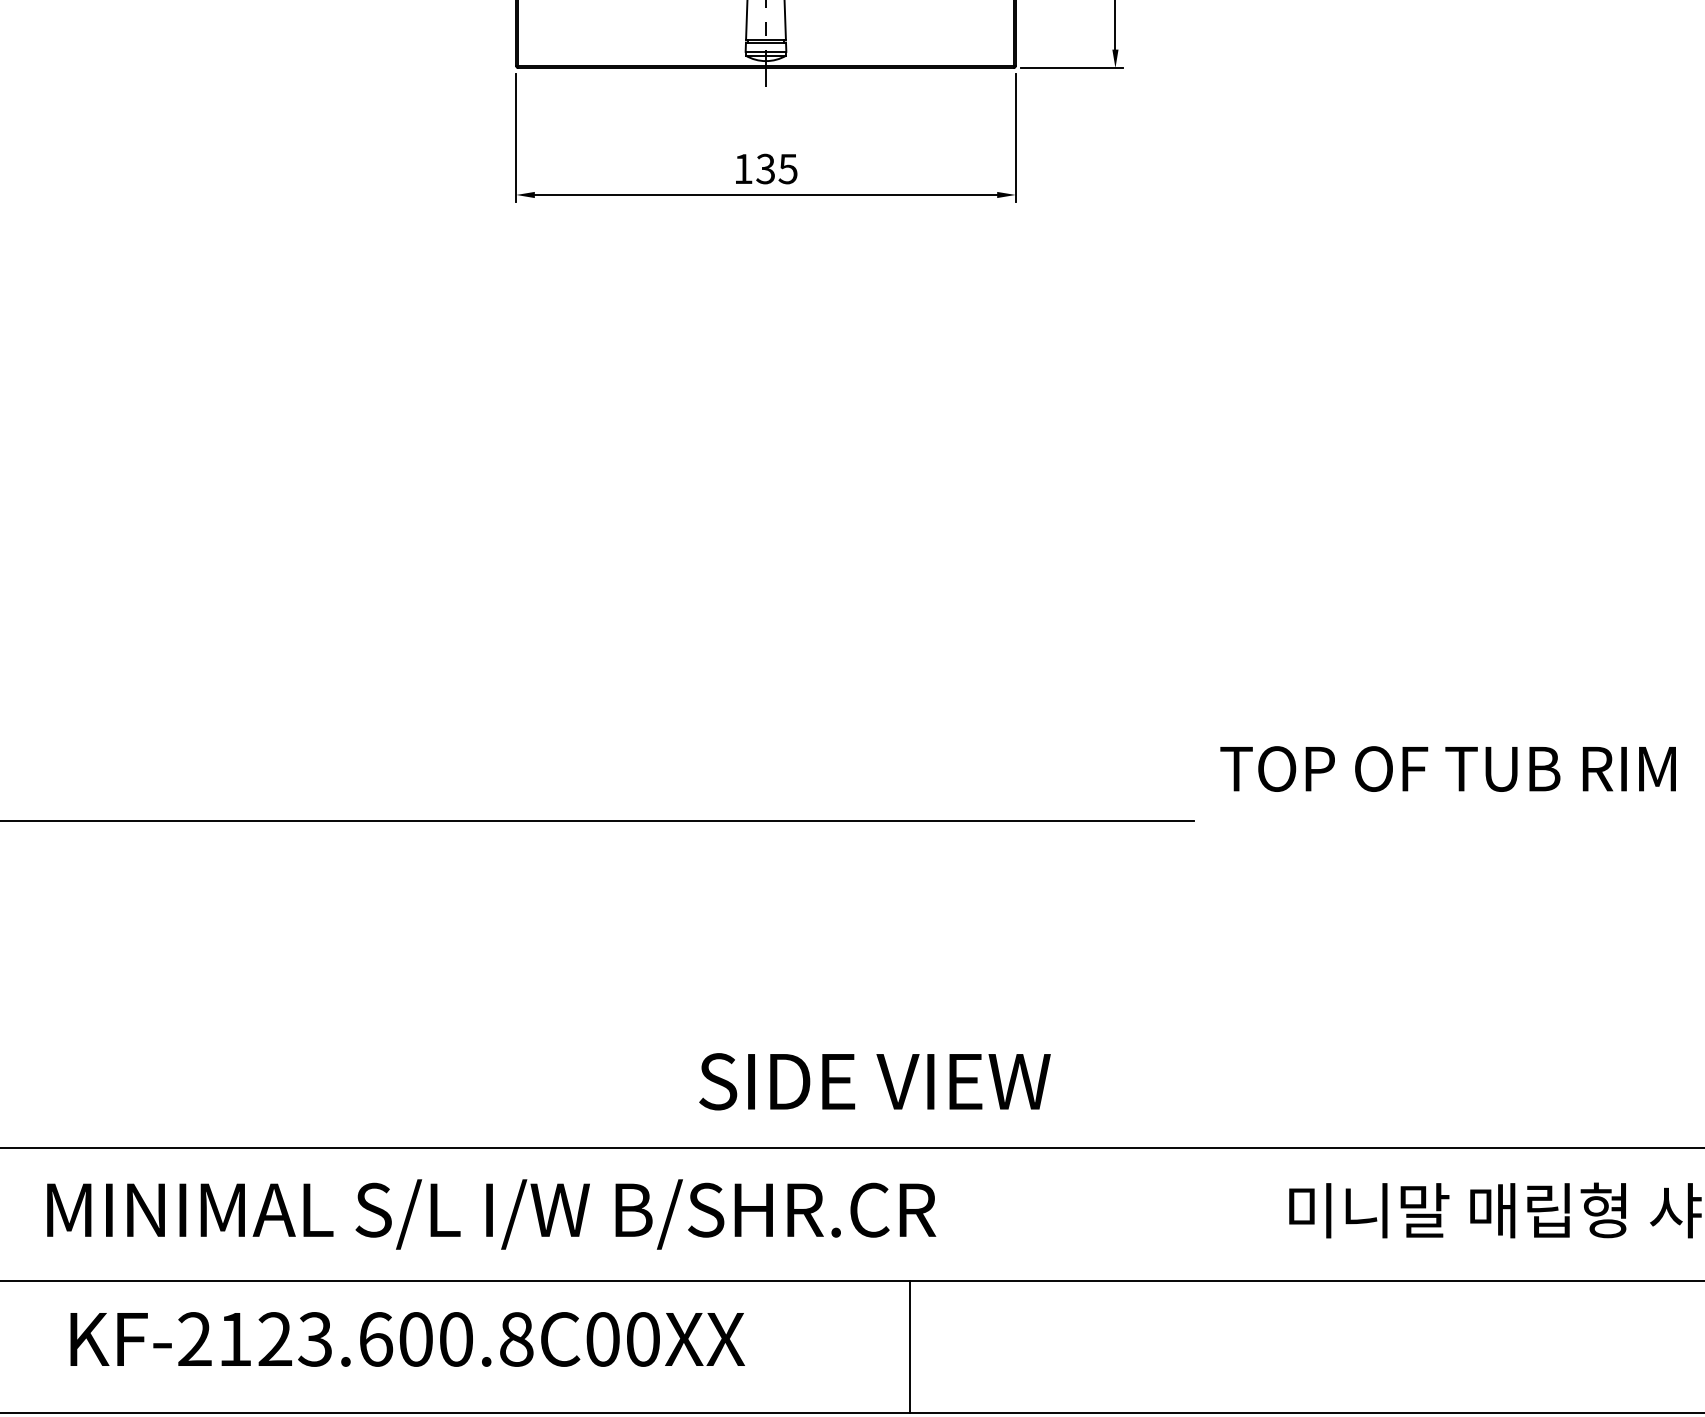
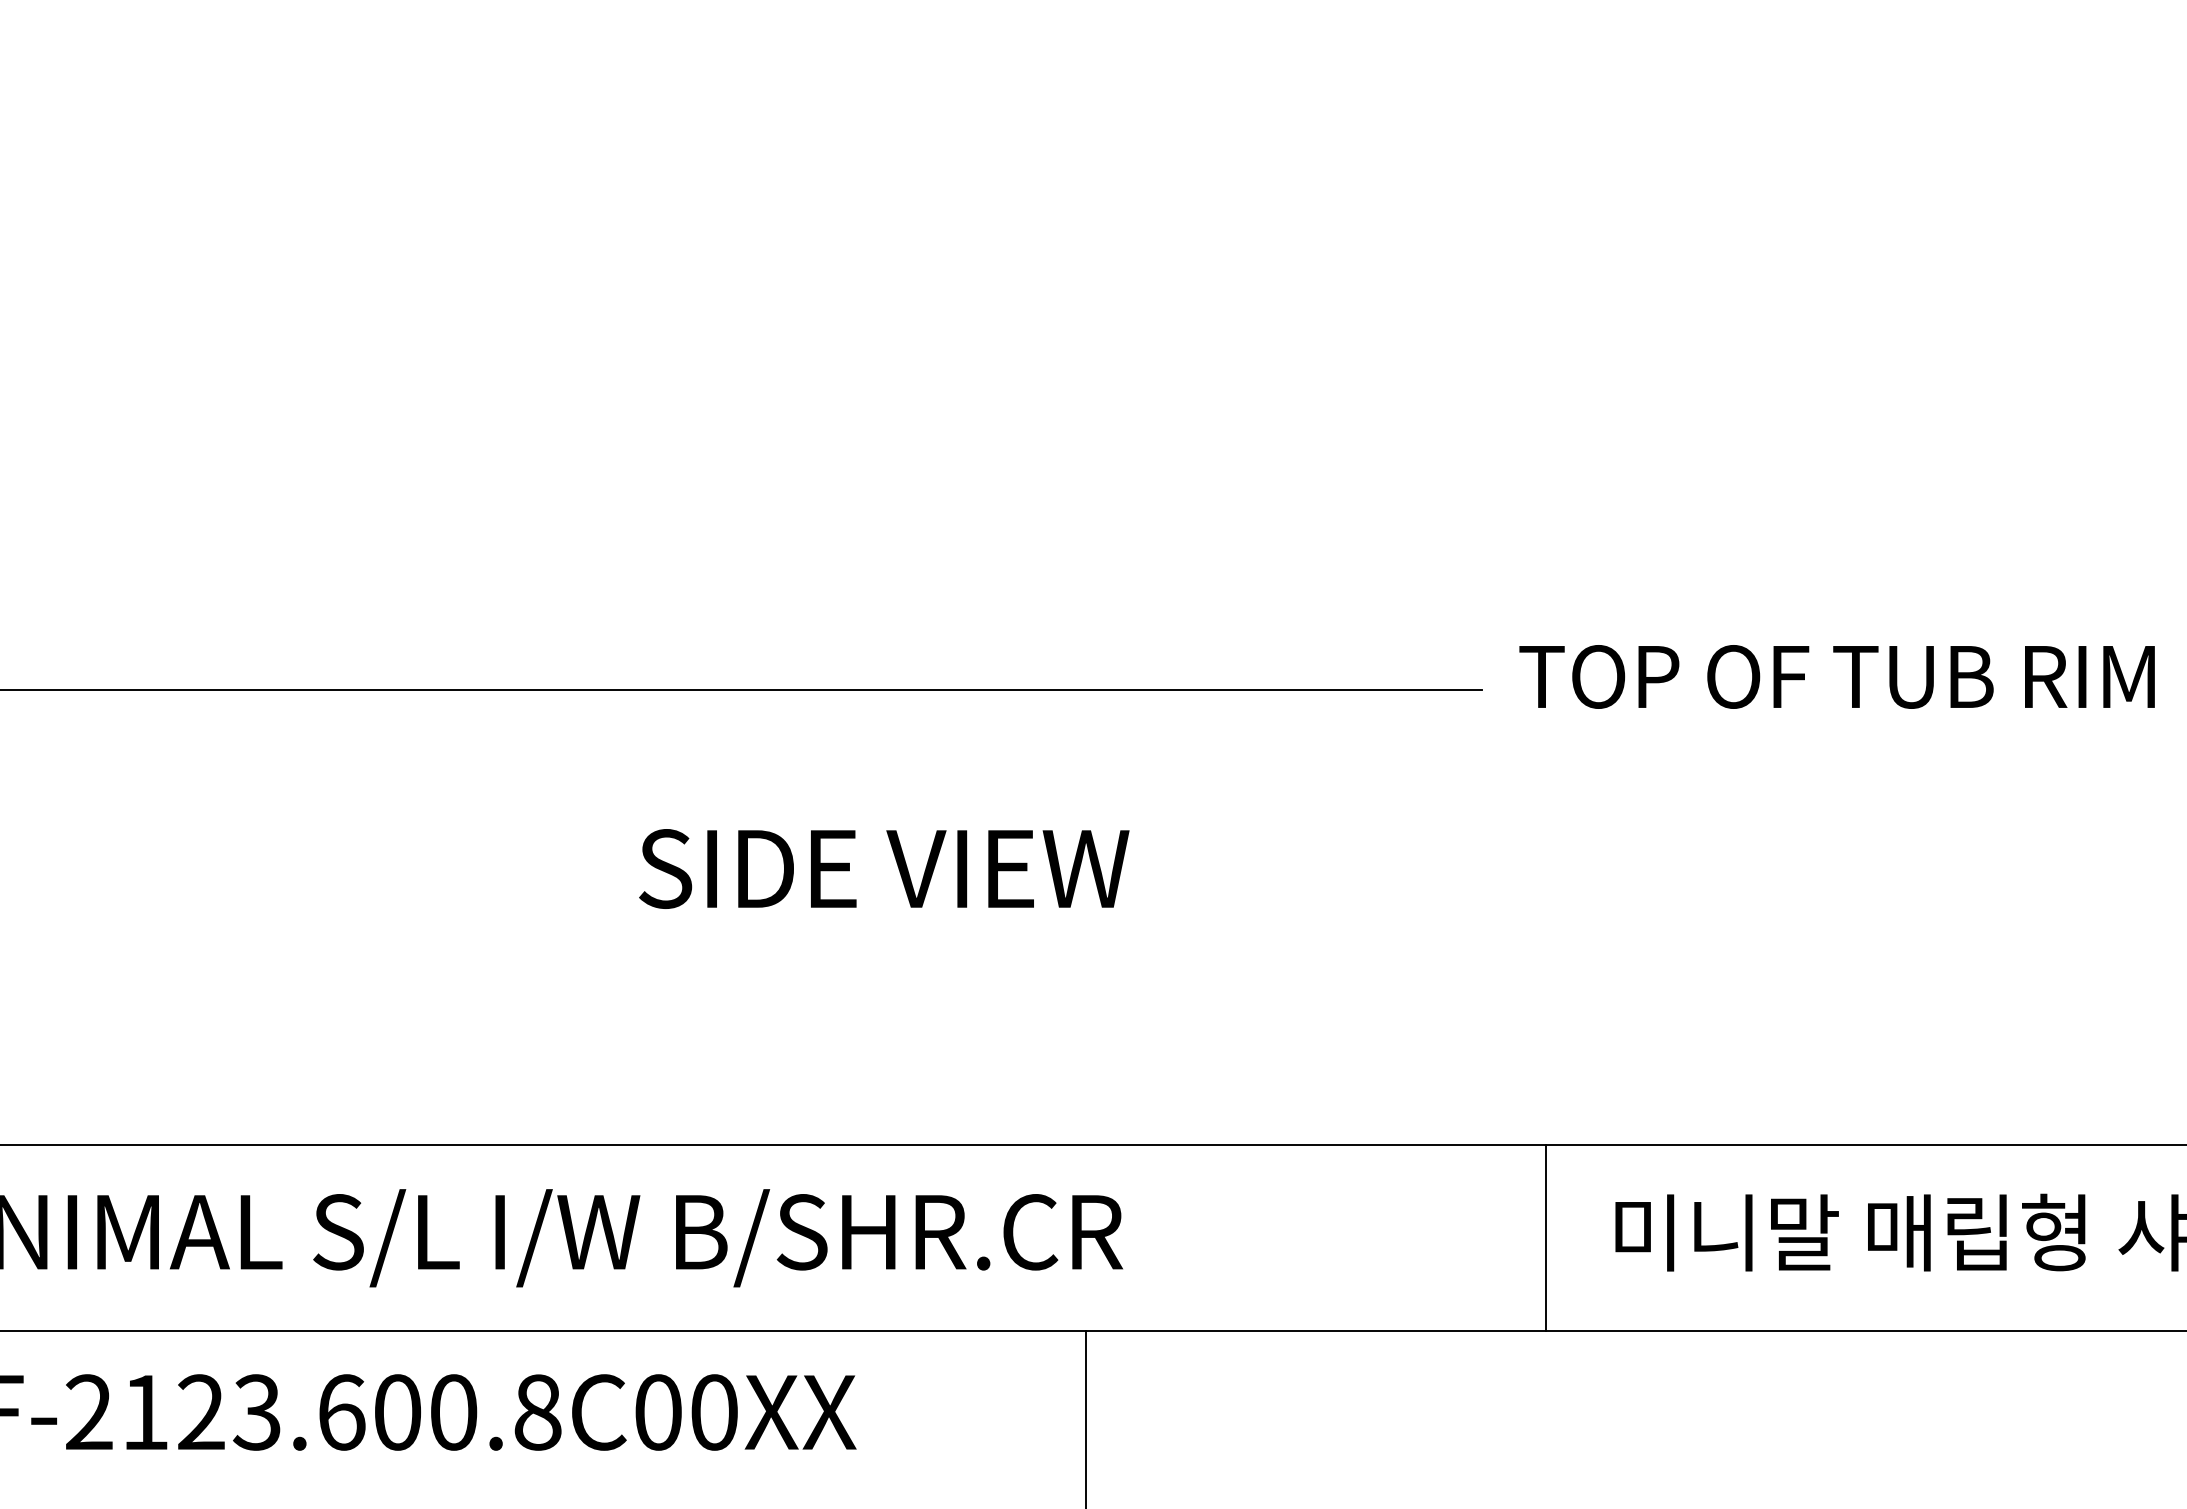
text: (1447, 768) -> (1836, 676), moved
text: (874, 1081) -> (883, 868), moved
line: (1239, 1214) -> (1546, 1238), added

